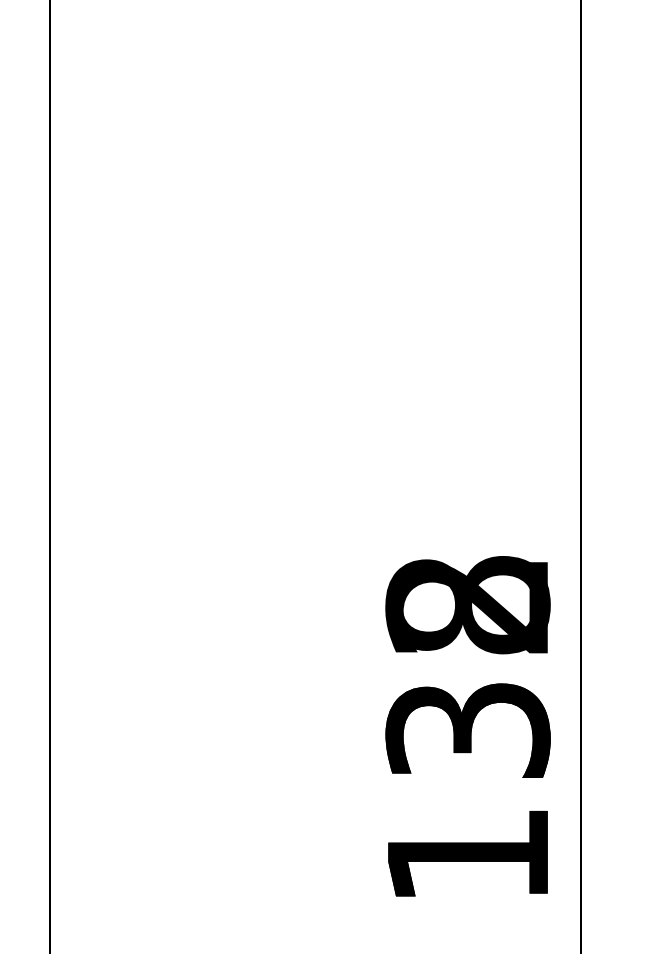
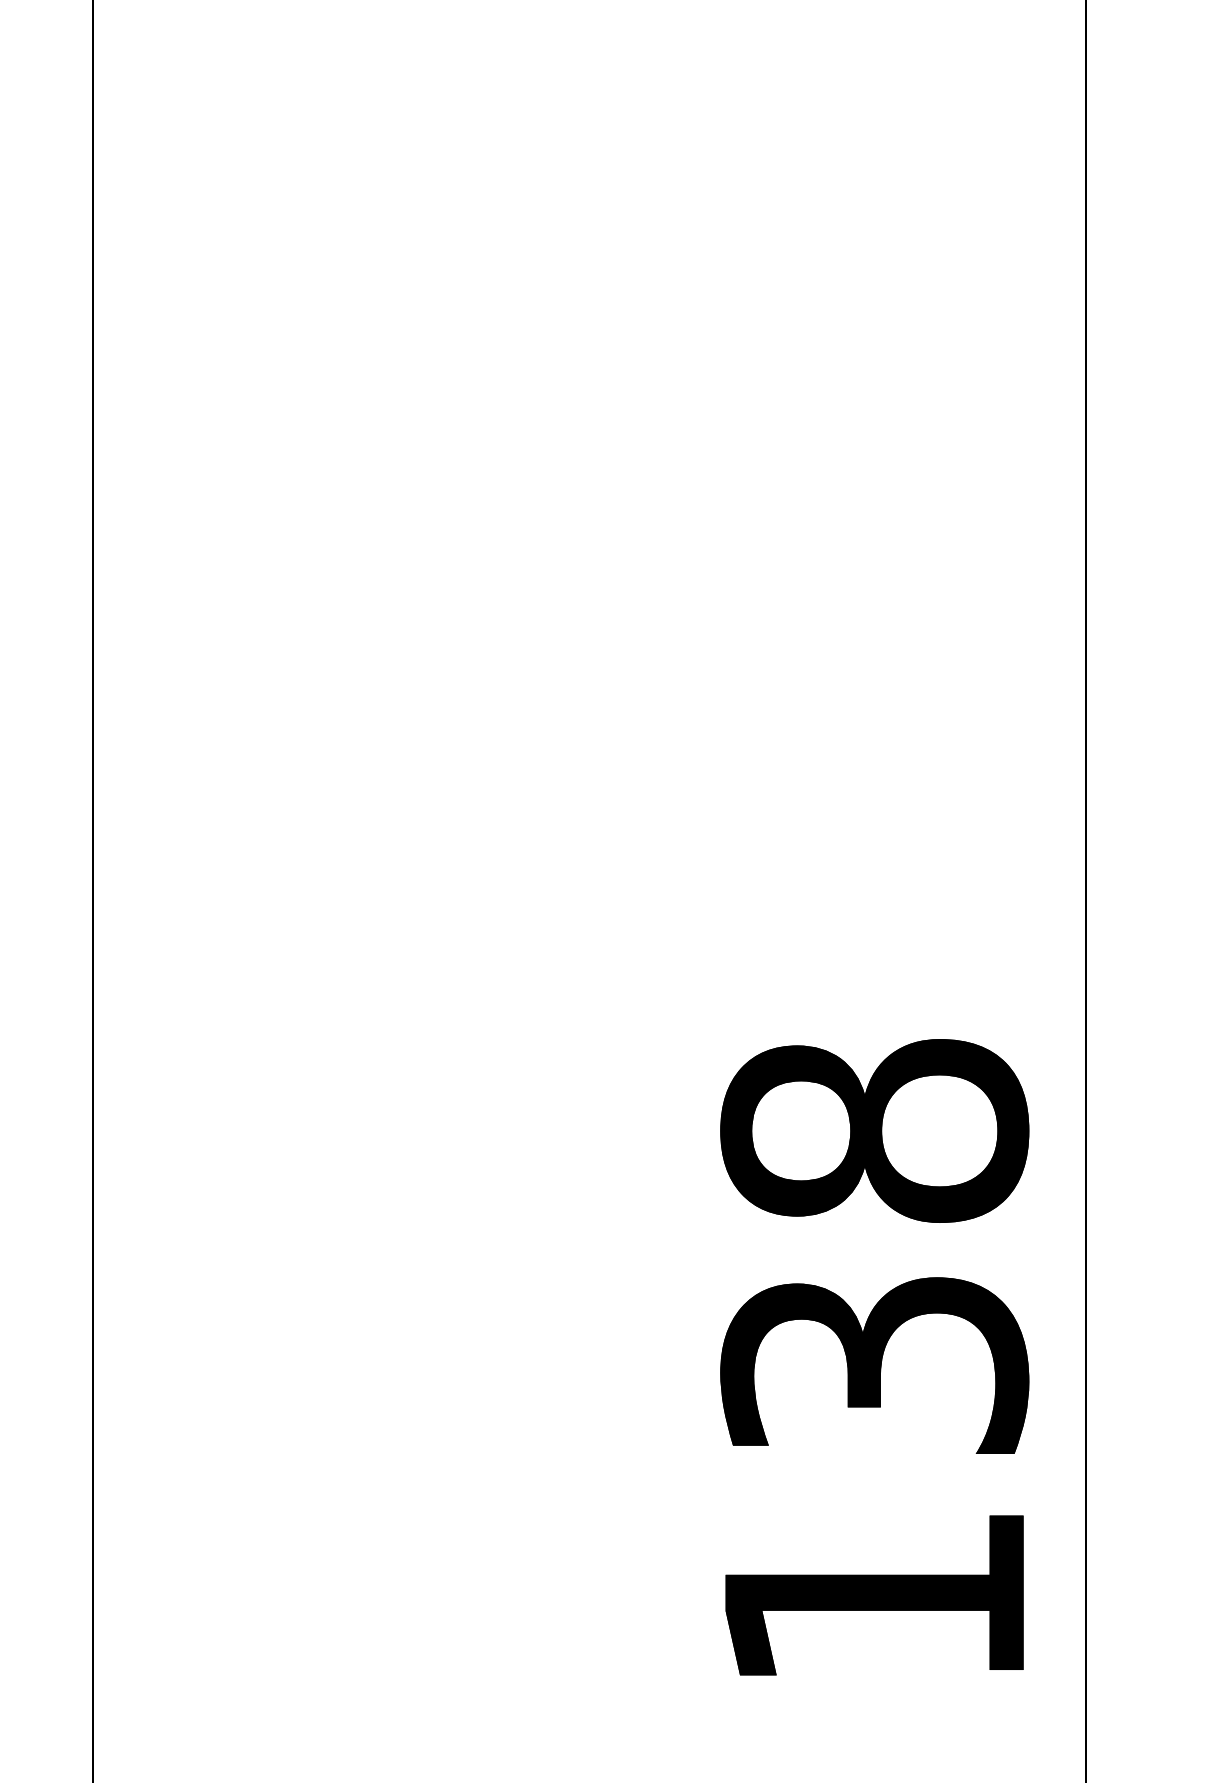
text: (467, 605) -> (873, 1131), 132 -> 138

